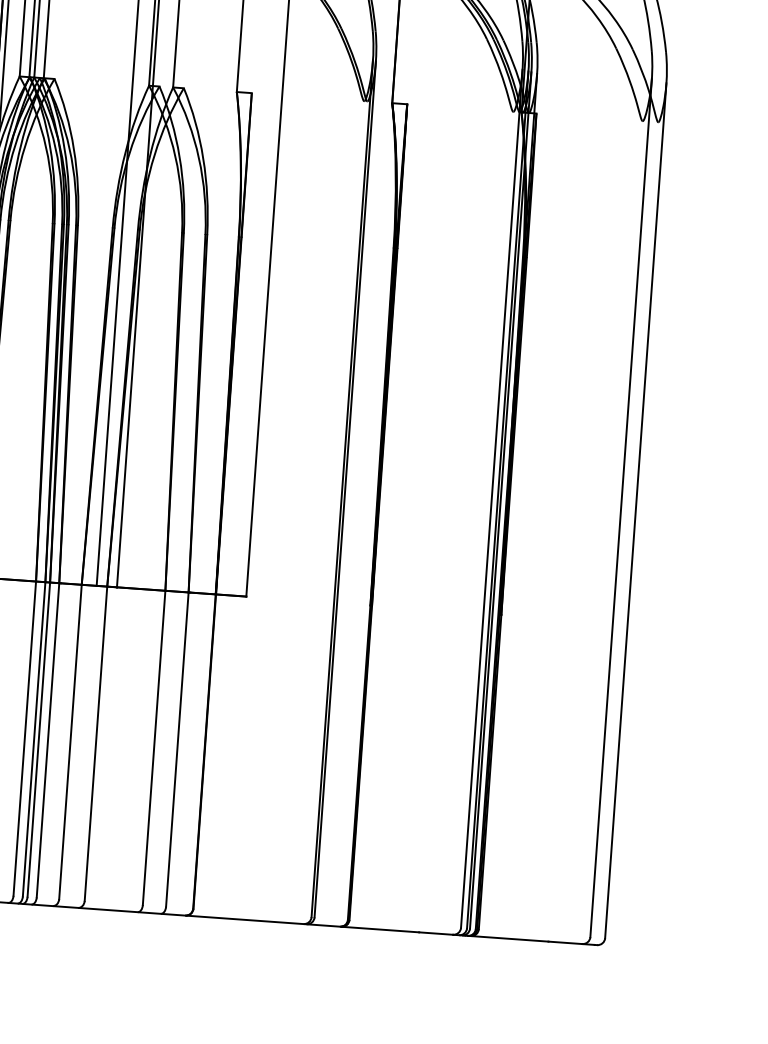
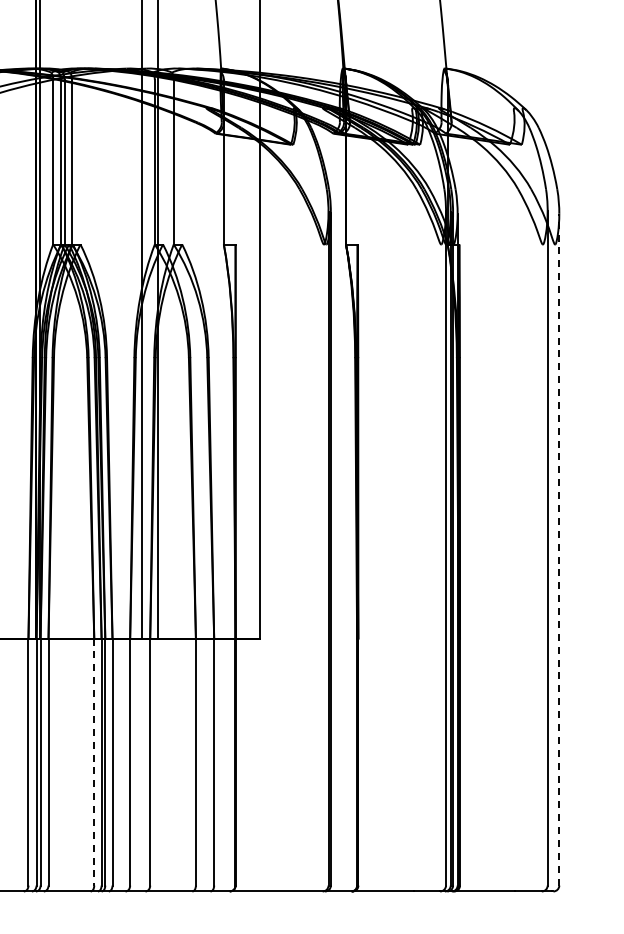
line: (636, 510) -> (559, 549), solid -> dashed
line: (25, 739) -> (94, 762), solid -> dashed

